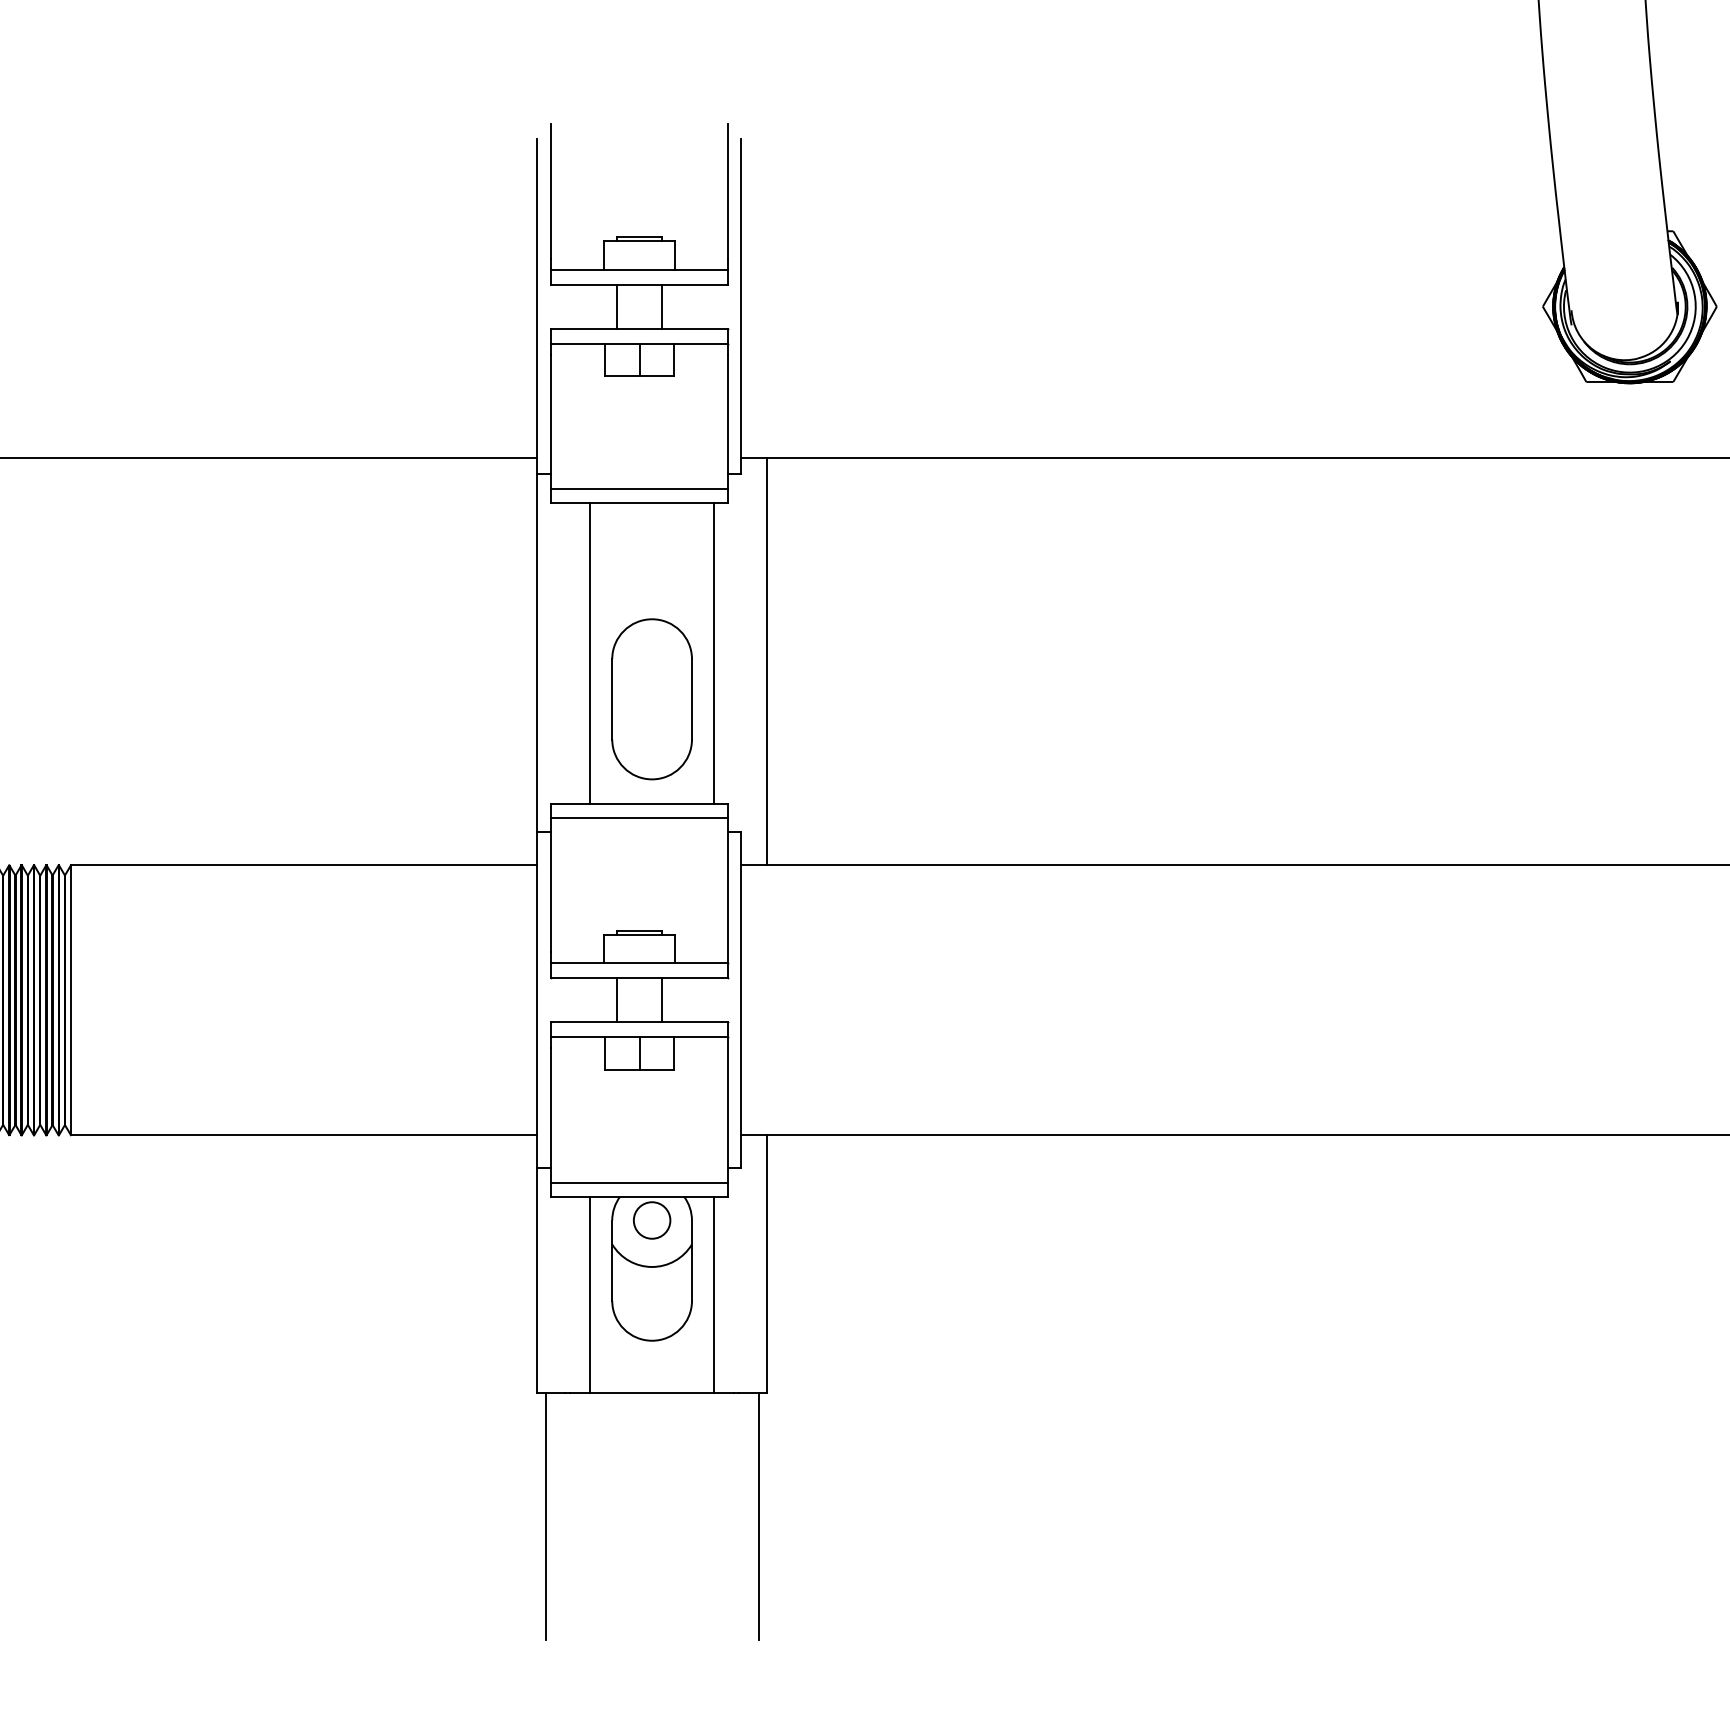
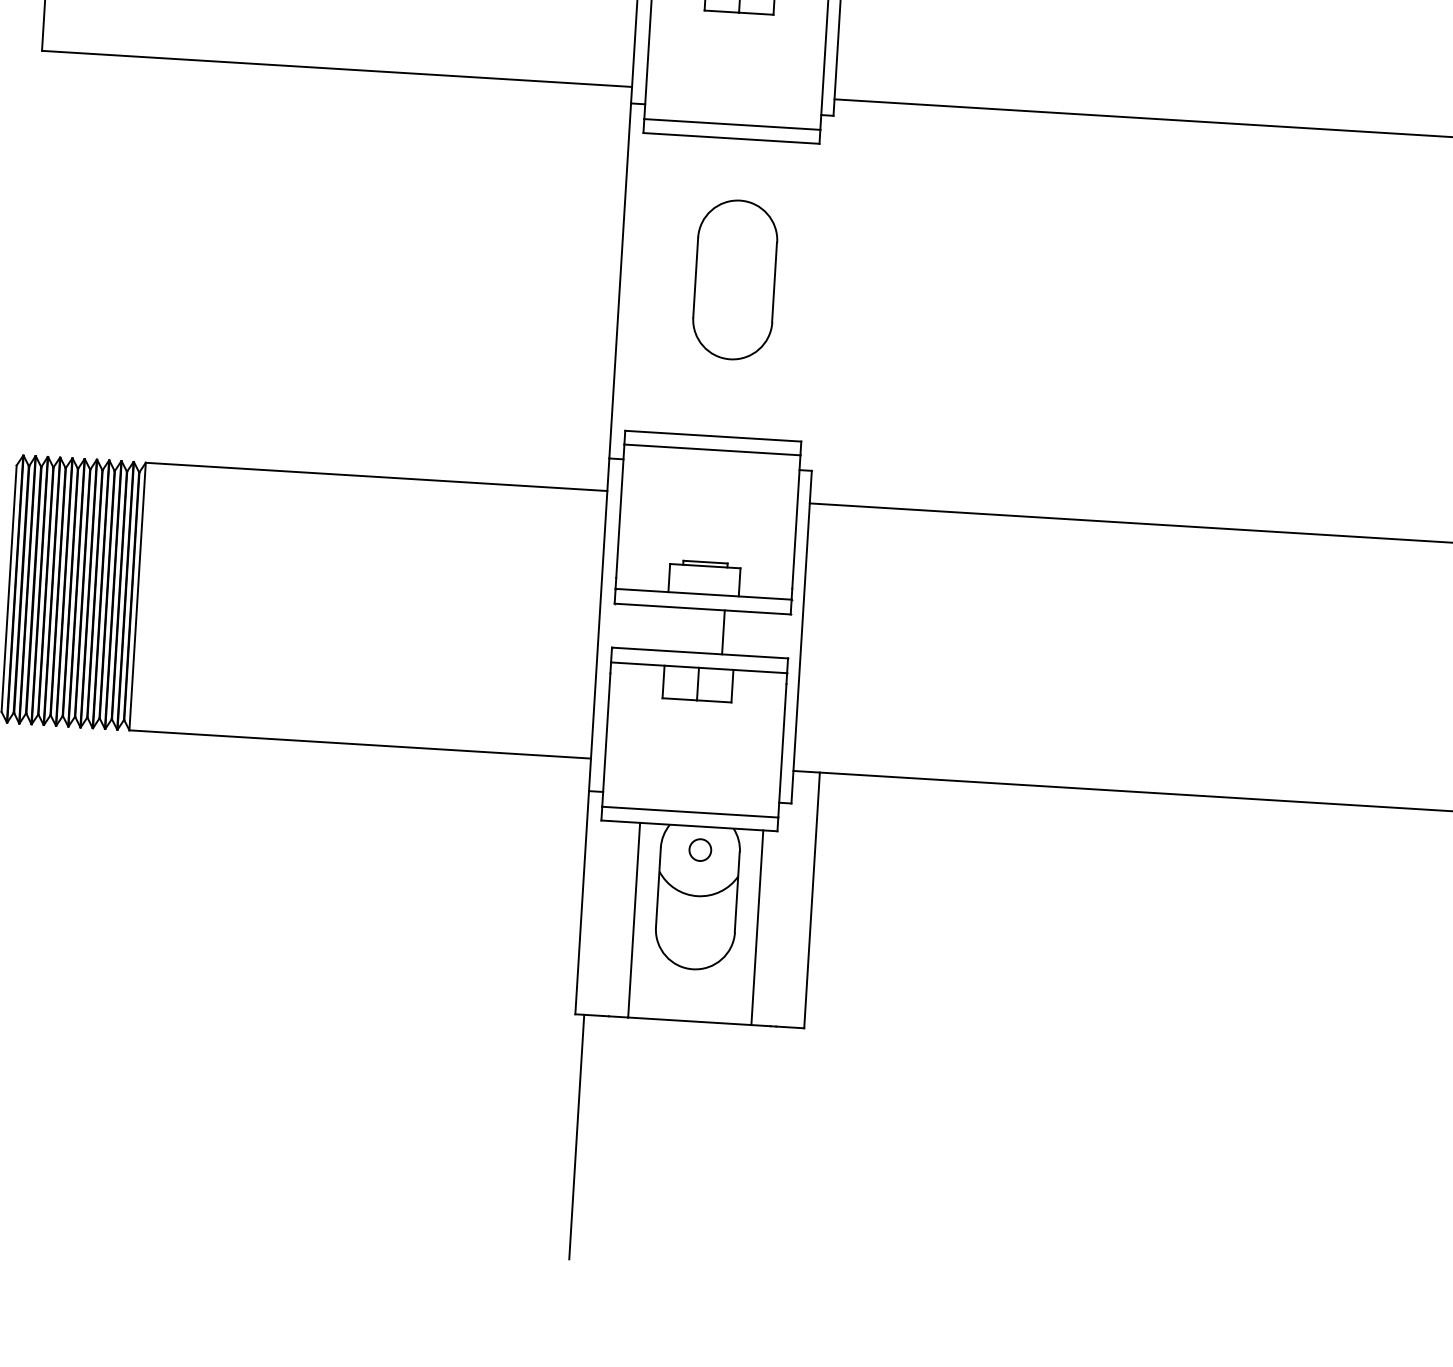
line: (589, 653) -> (672, 284), removed
line: (714, 653) -> (796, 291), removed
line: (767, 661) -> (848, 302), removed
part: (651, 699) -> (734, 280), moved
line: (617, 1000) -> (679, 629), removed
circle: (651, 1220) -> (699, 850), size x0.6
line: (758, 1516) -> (787, 1149), removed

